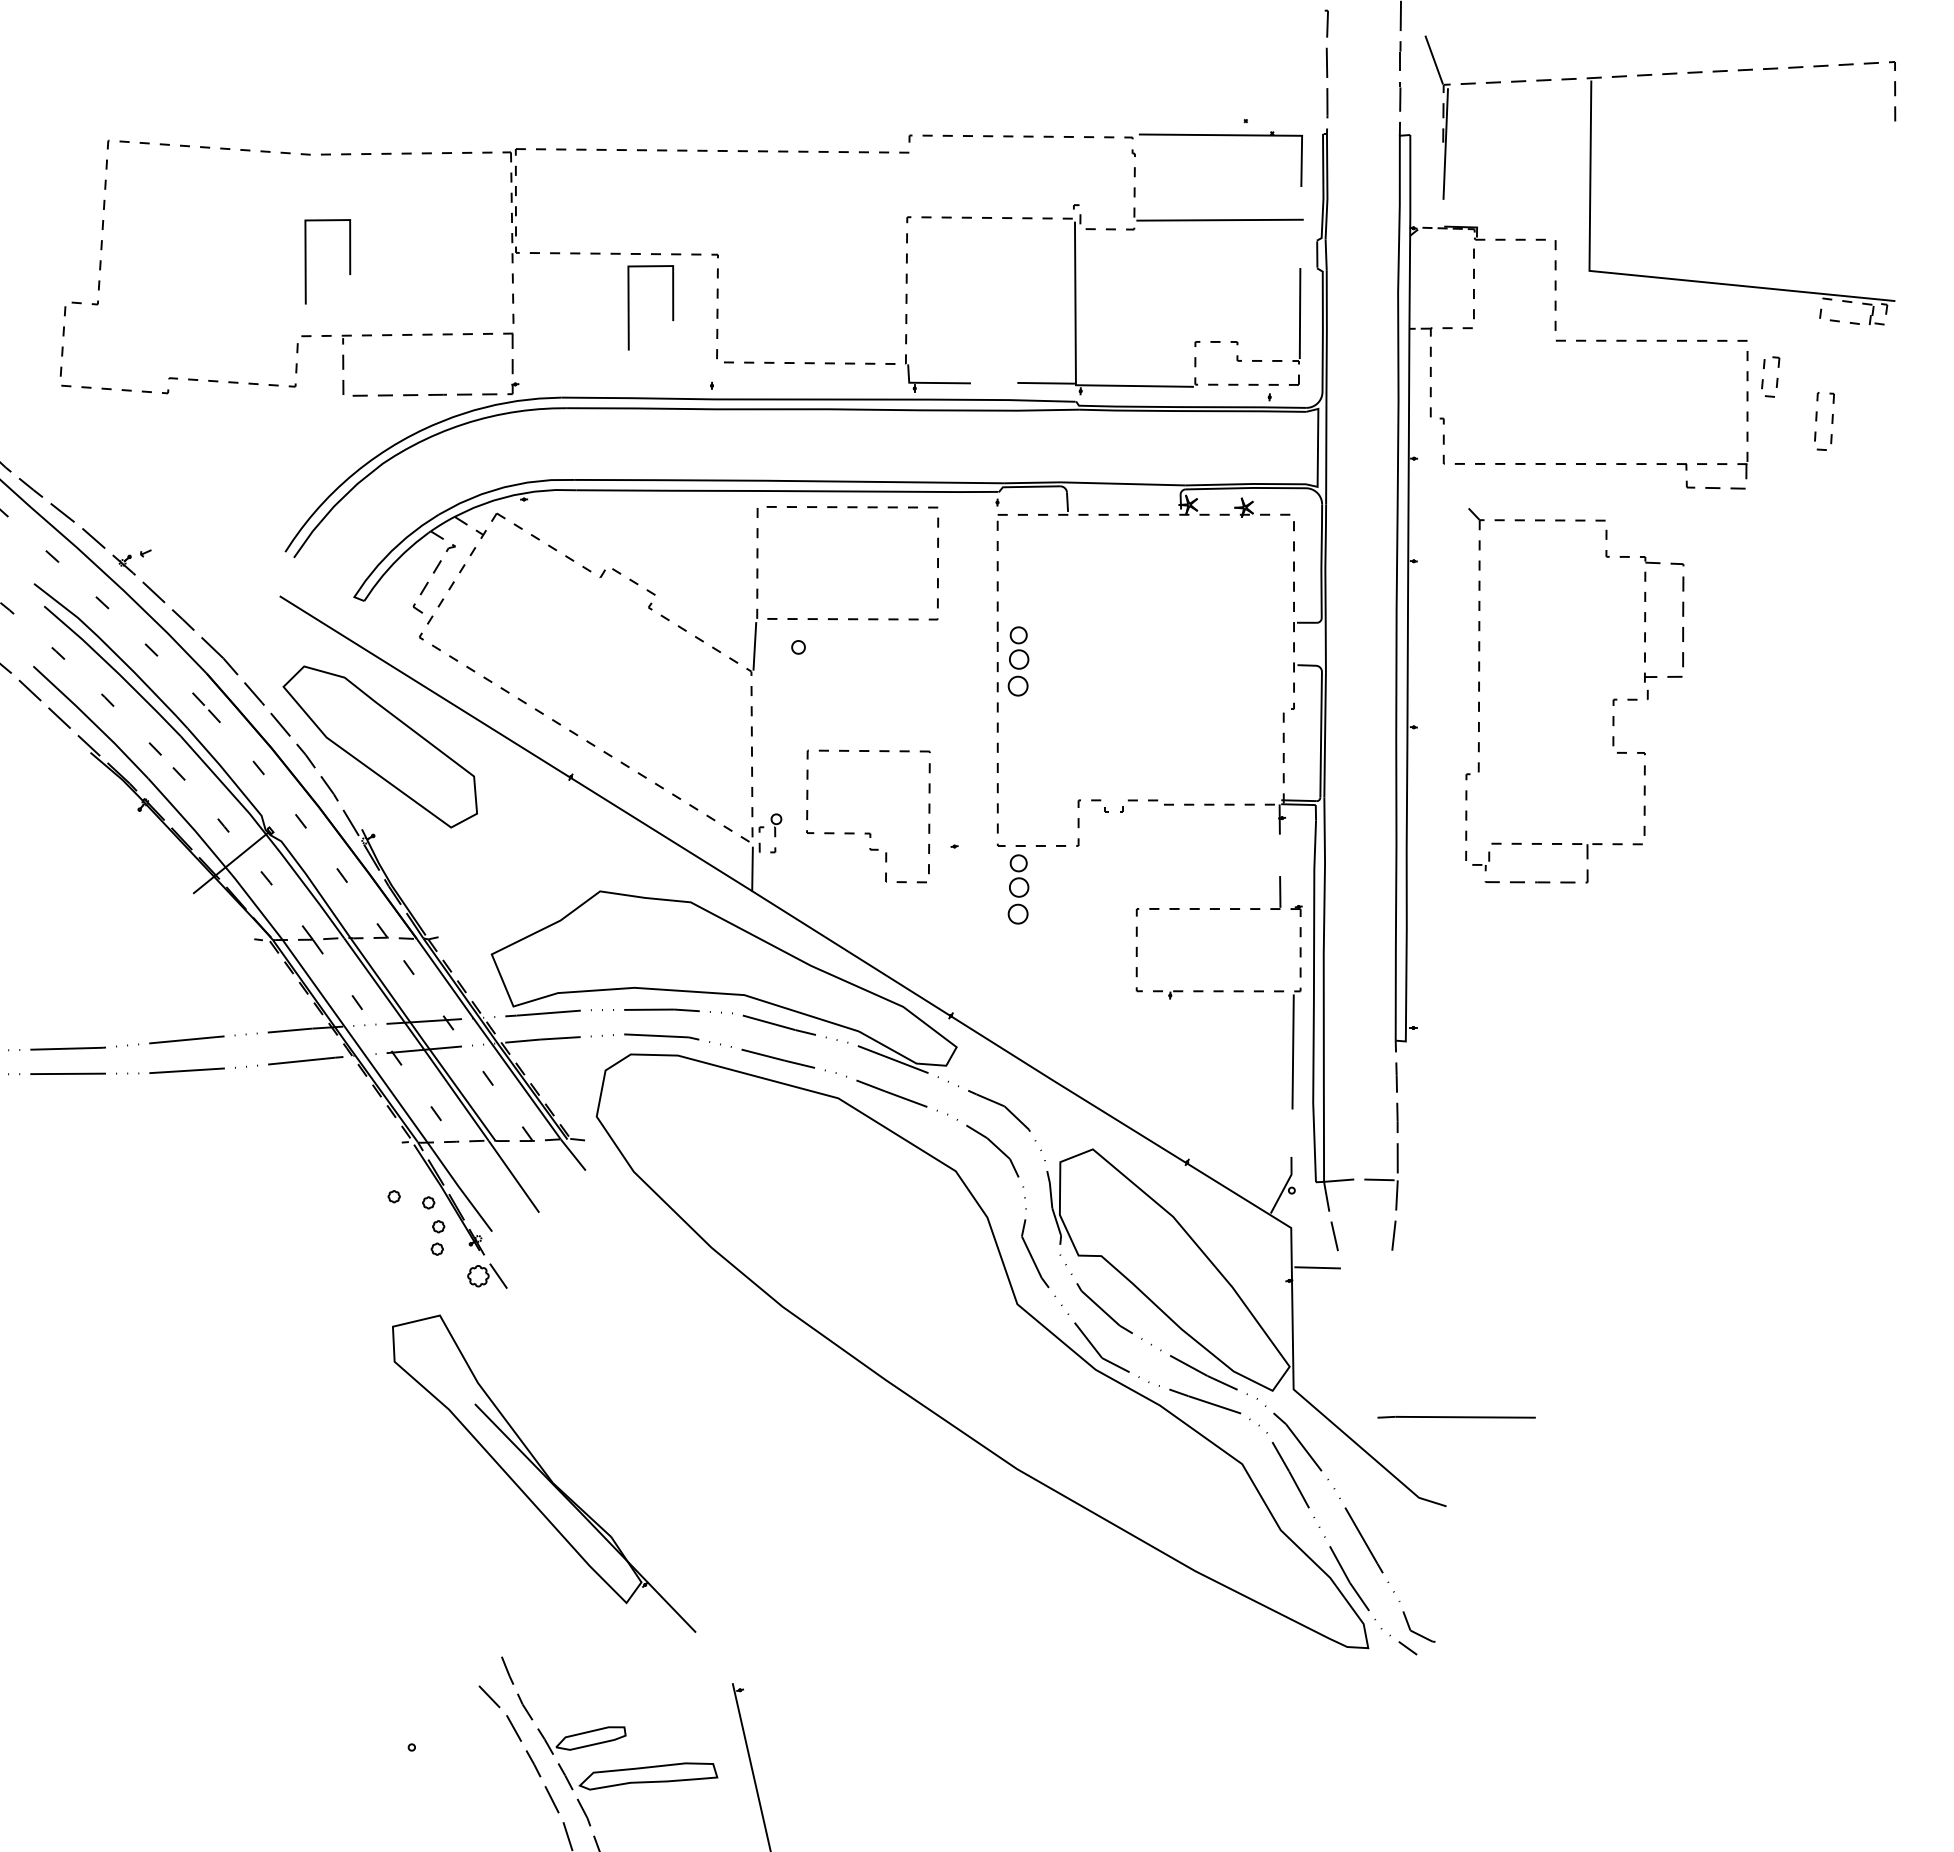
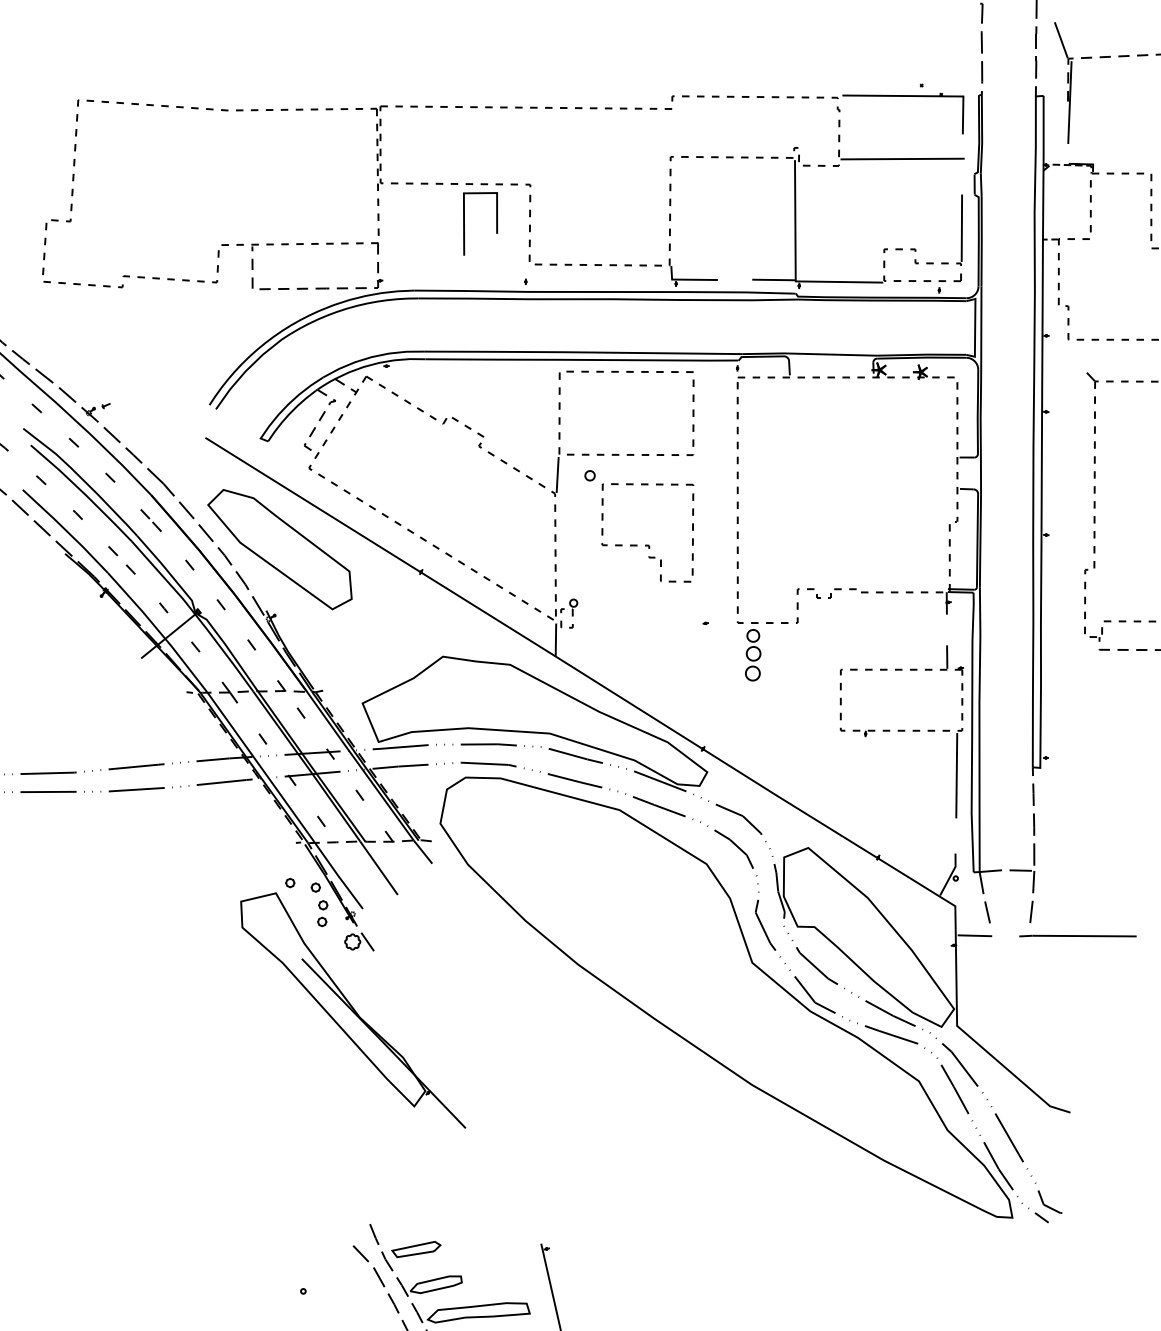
line: (306, 261) -> (225, 189), removed
part: (1018, 661) -> (753, 486), removed
part: (868, 832) -> (647, 544), moved
line: (1456, 1417) -> (1077, 936), moved
part: (544, 1473) -> (353, 1010), moved
part: (563, 1690) -> (415, 1249), added

